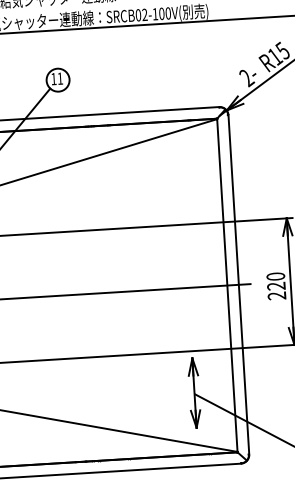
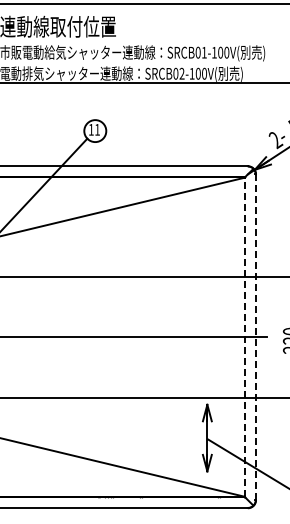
line: (227, 285) -> (245, 337), solid -> dashed
line: (239, 285) -> (256, 337), solid -> dashed

